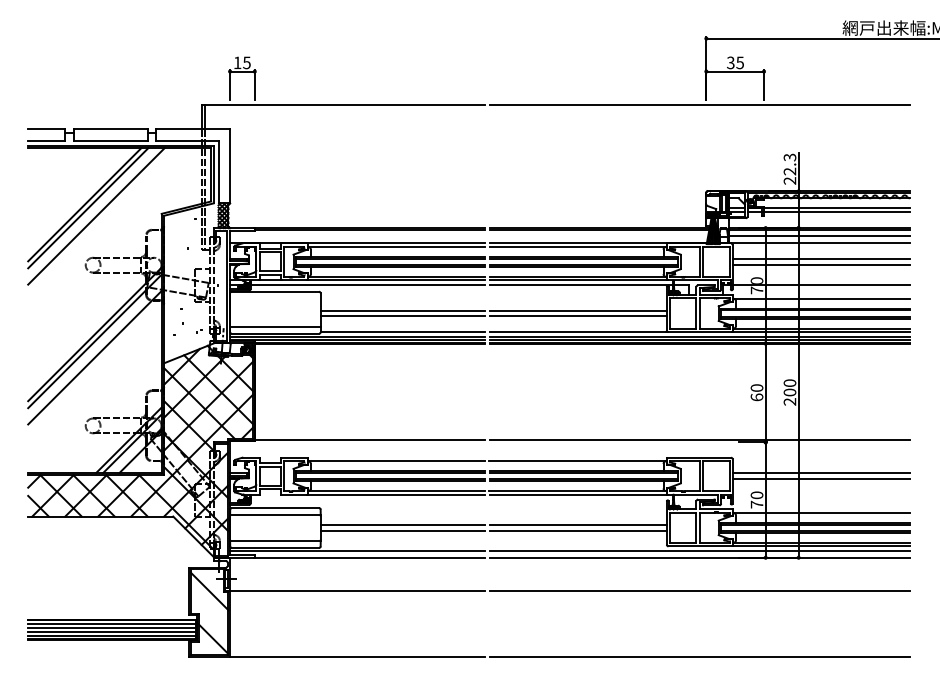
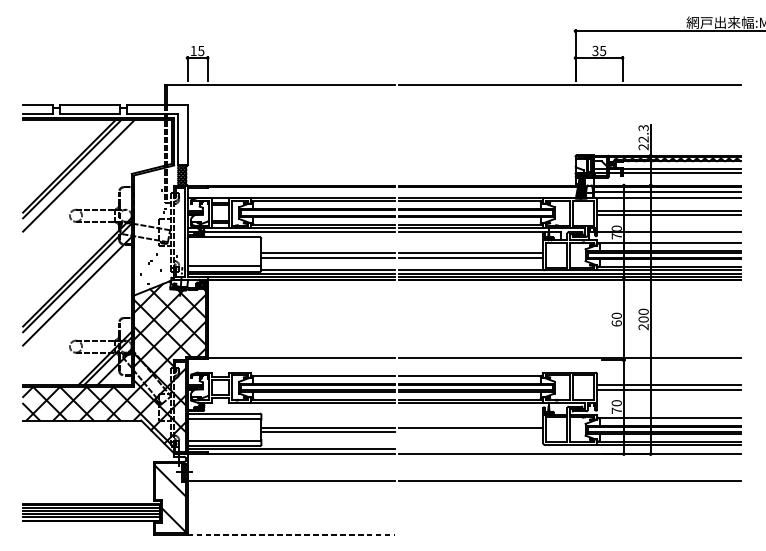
line: (577, 530) -> (470, 431), removed
line: (699, 551) -> (569, 449), removed
line: (357, 656) -> (291, 534), solid -> dashed
line: (699, 656) -> (569, 534), removed

